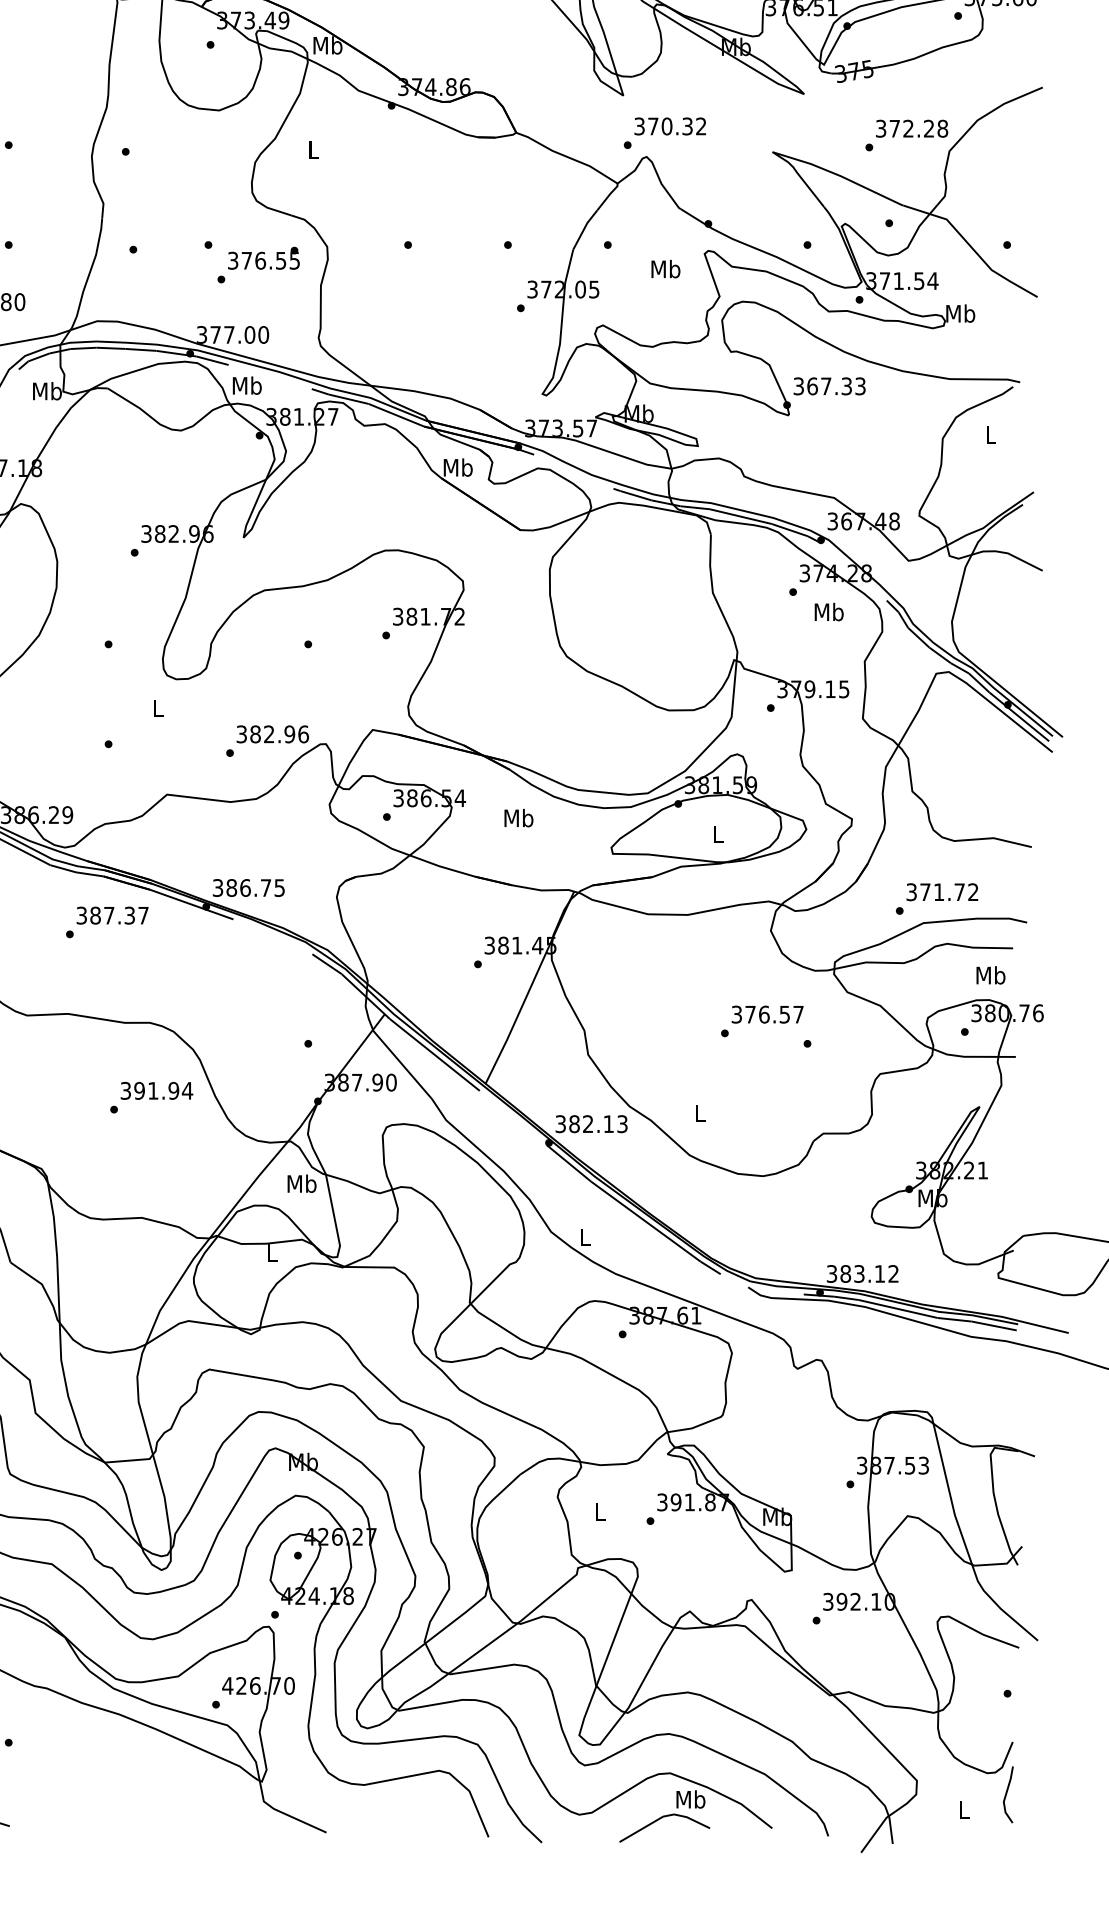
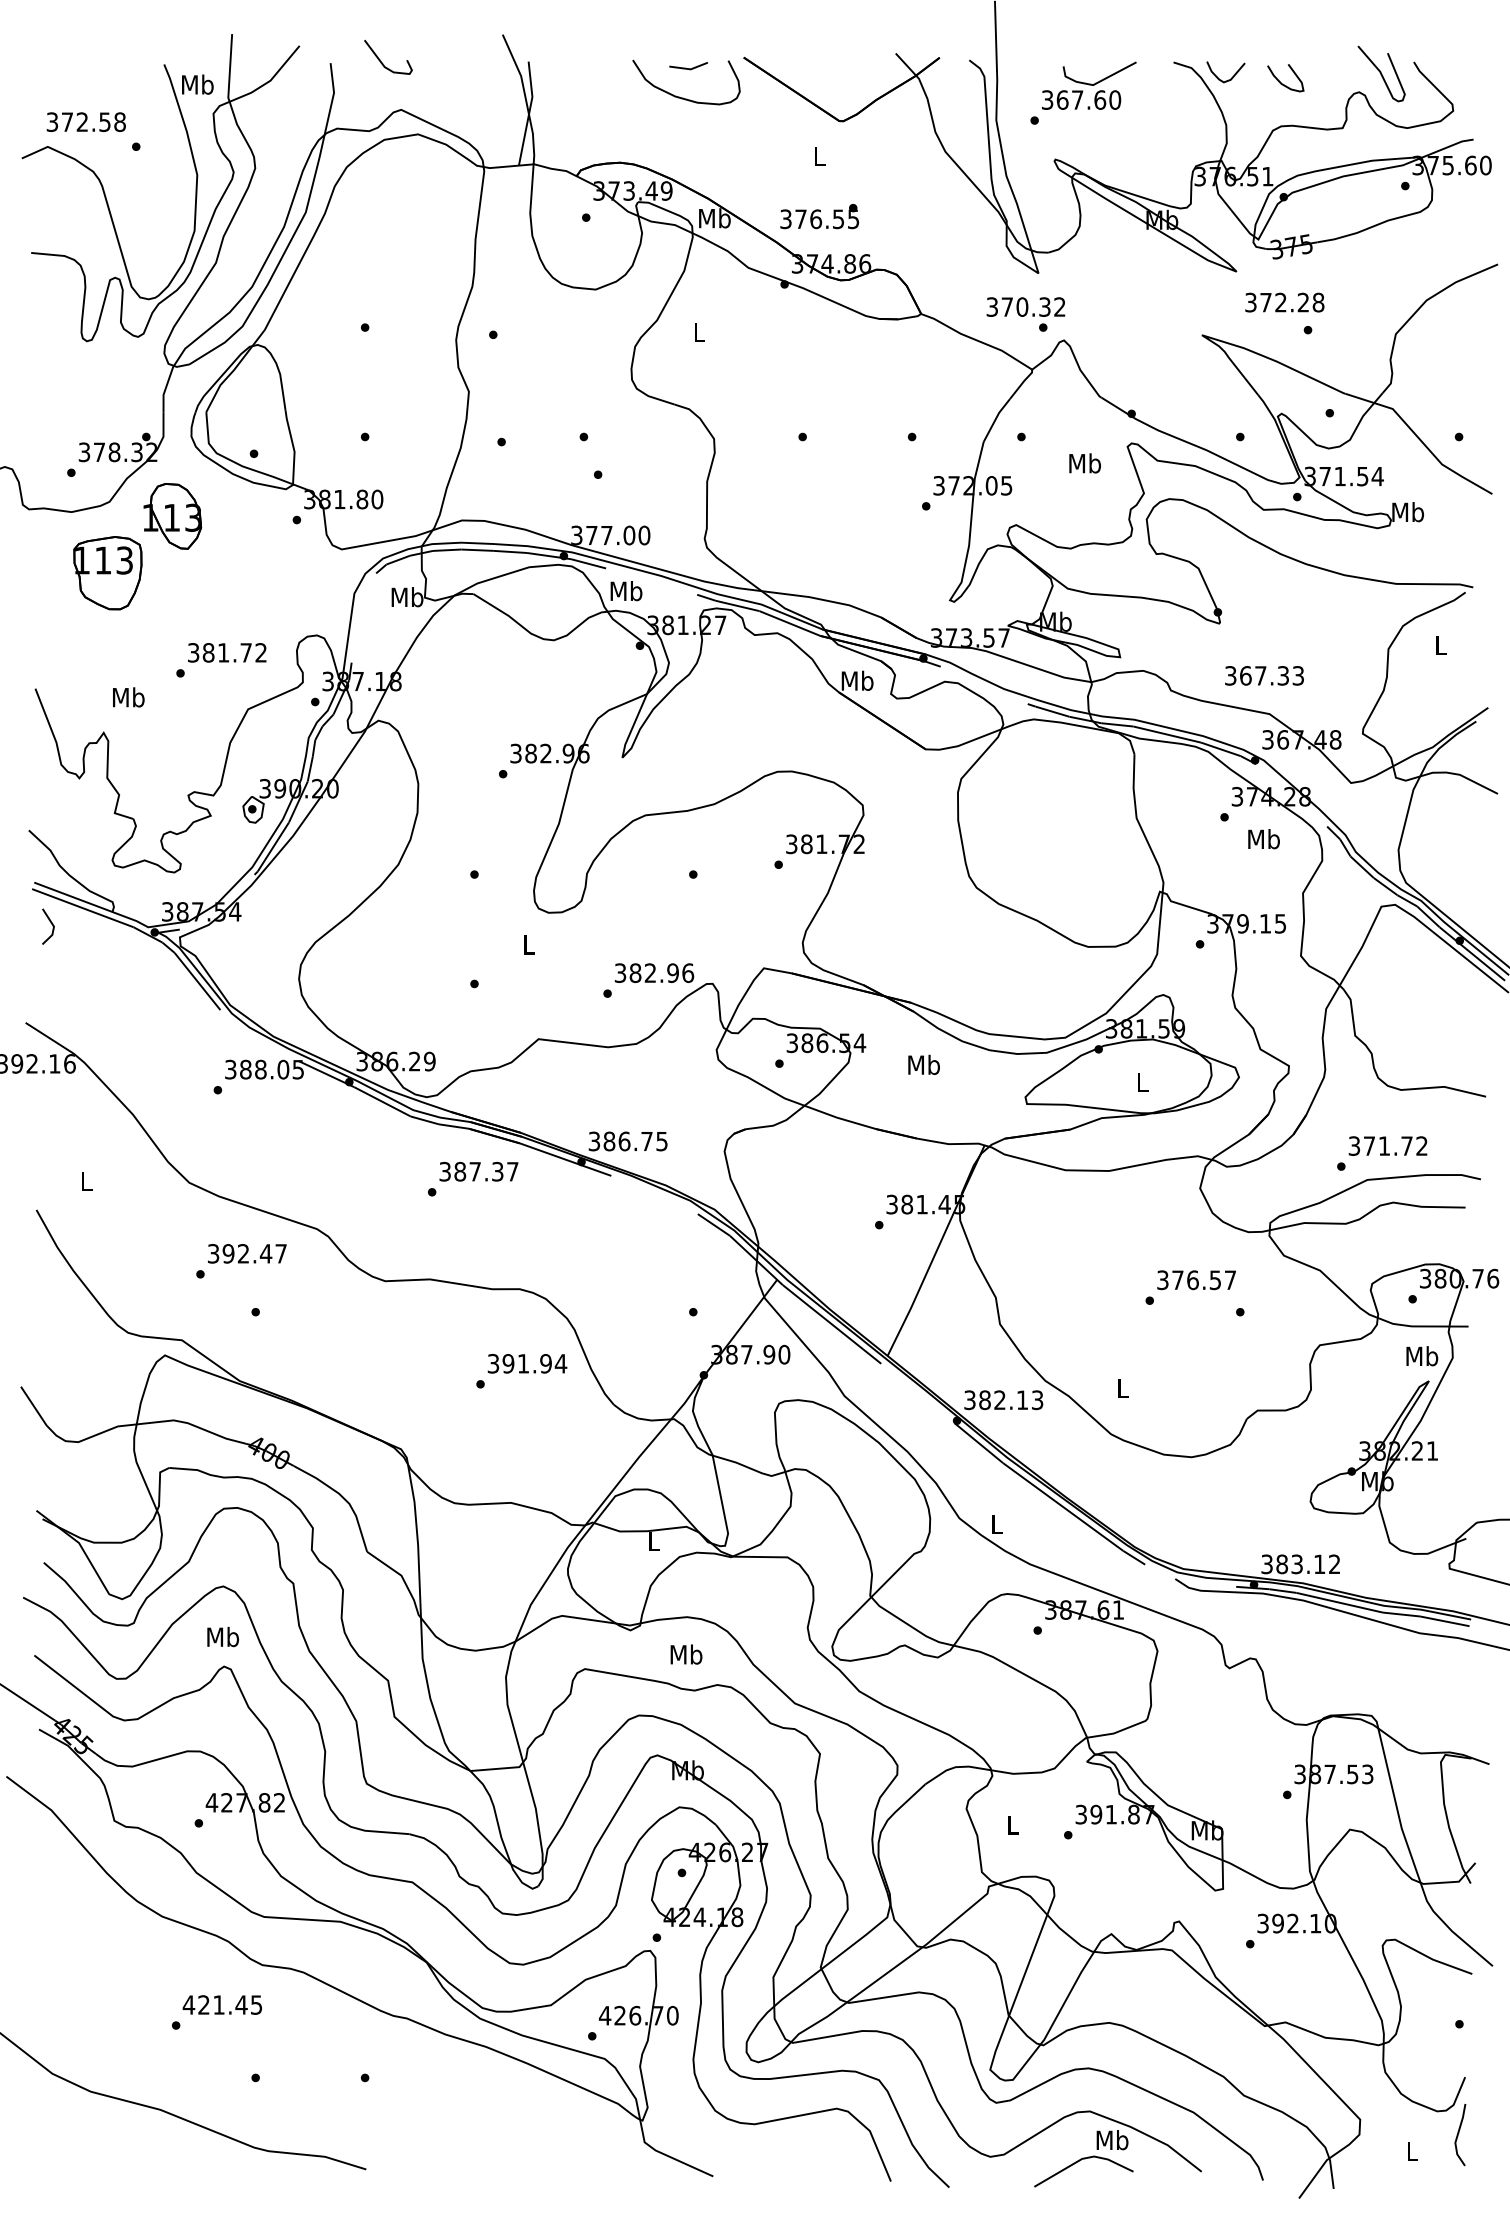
text: (669, 125) -> (1025, 306), moved
text: (911, 128) -> (1284, 302), moved
text: (263, 258) -> (819, 216), moved
text: (829, 386) -> (1264, 675), moved
text: (991, 975) -> (1422, 1356), moved
text: (302, 1183) -> (686, 1654), moved

